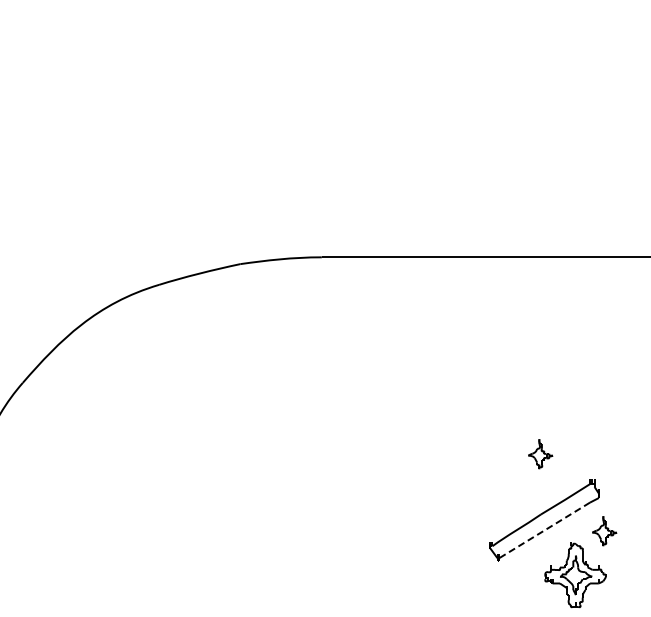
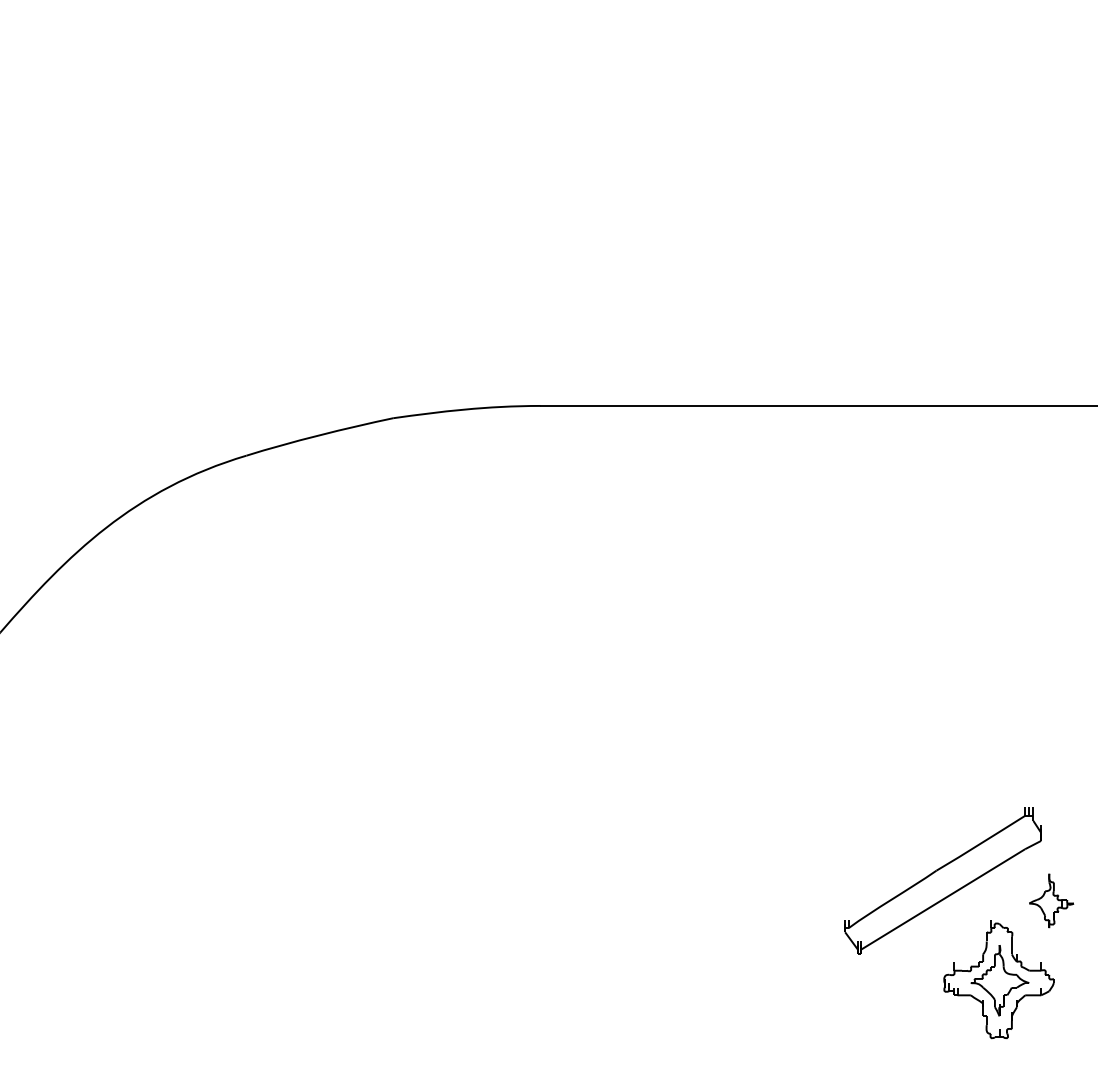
part: (540, 454) -> (935, 762), removed
line: (544, 530) -> (942, 899), dashed -> solid

